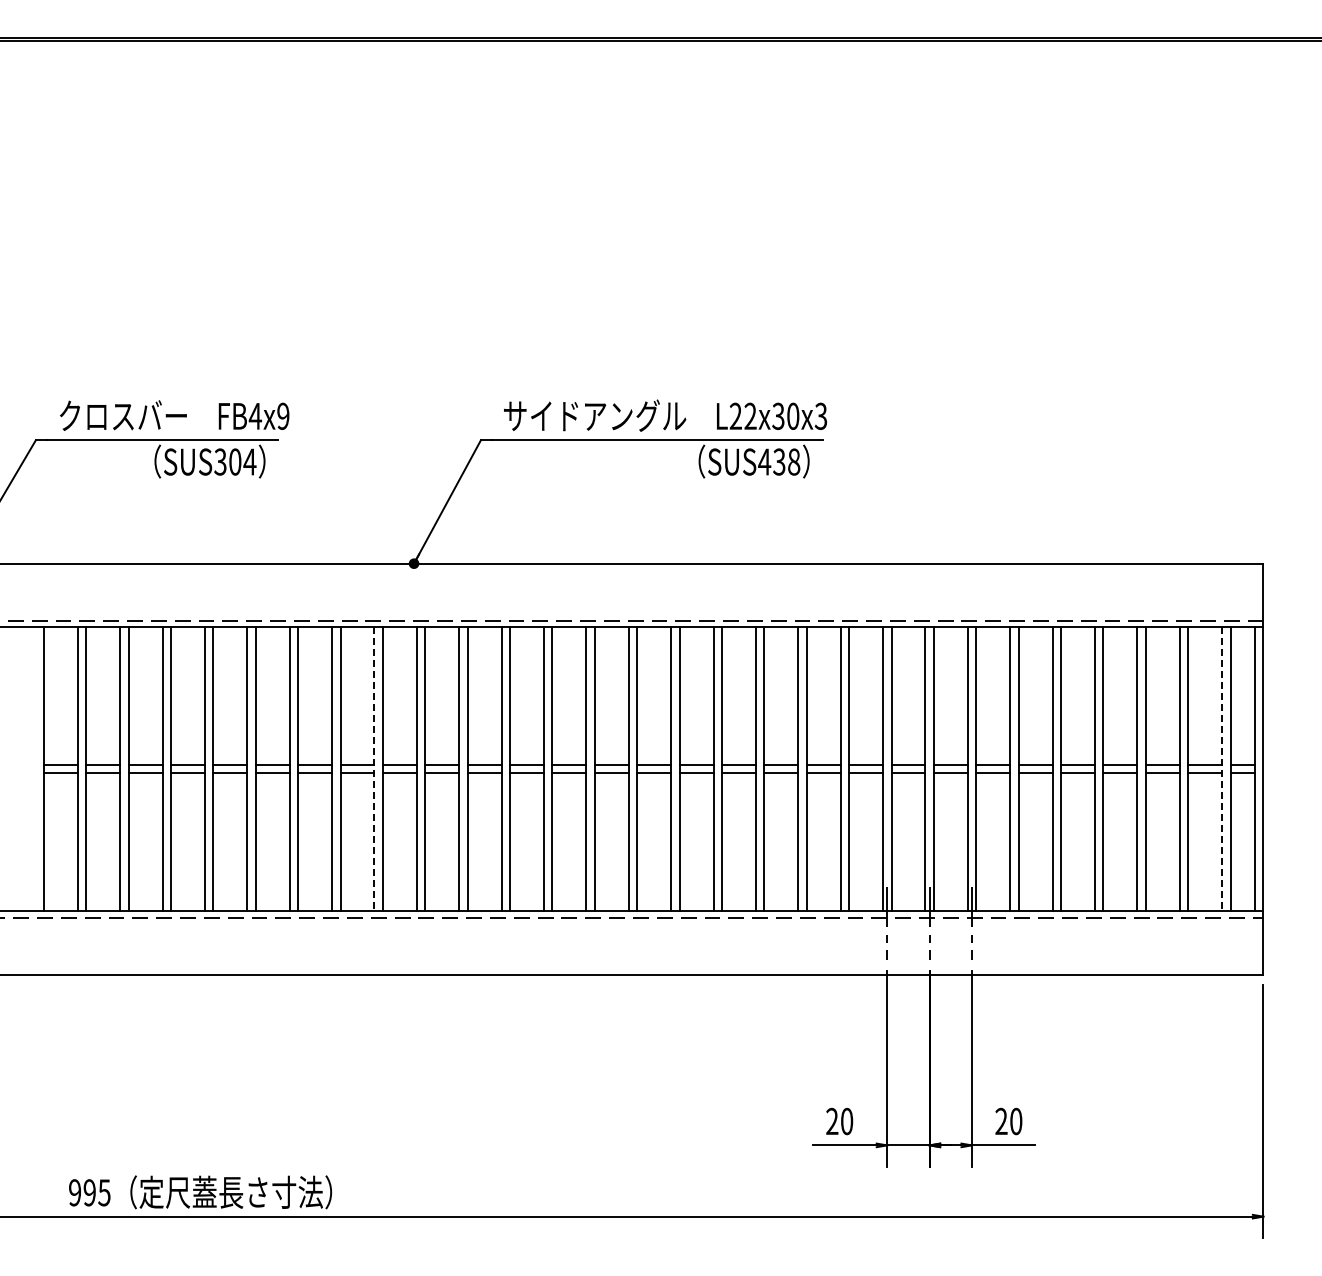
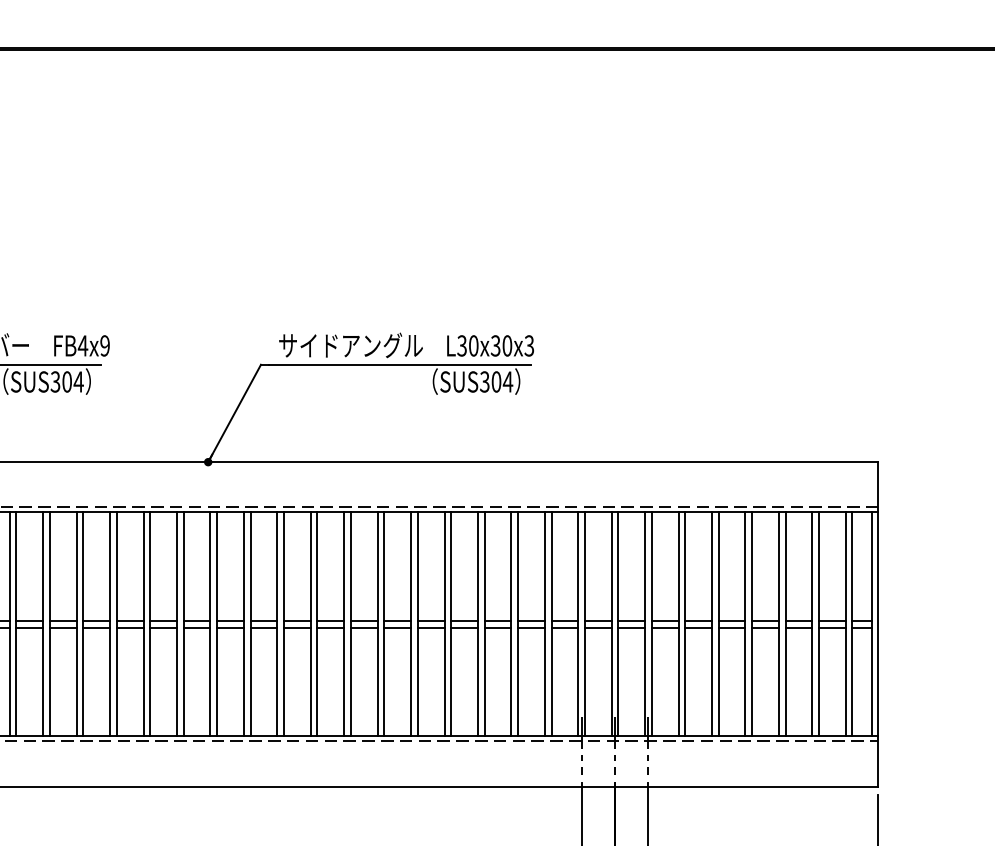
text: (742, 415) -> (467, 345), L22x30x3 -> L30x30x3
text: (779, 461) -> (496, 381), SUS438 -> SUS304
line: (374, 769) -> (177, 624), dashed -> solid
line: (1222, 769) -> (846, 624), dashed -> solid

